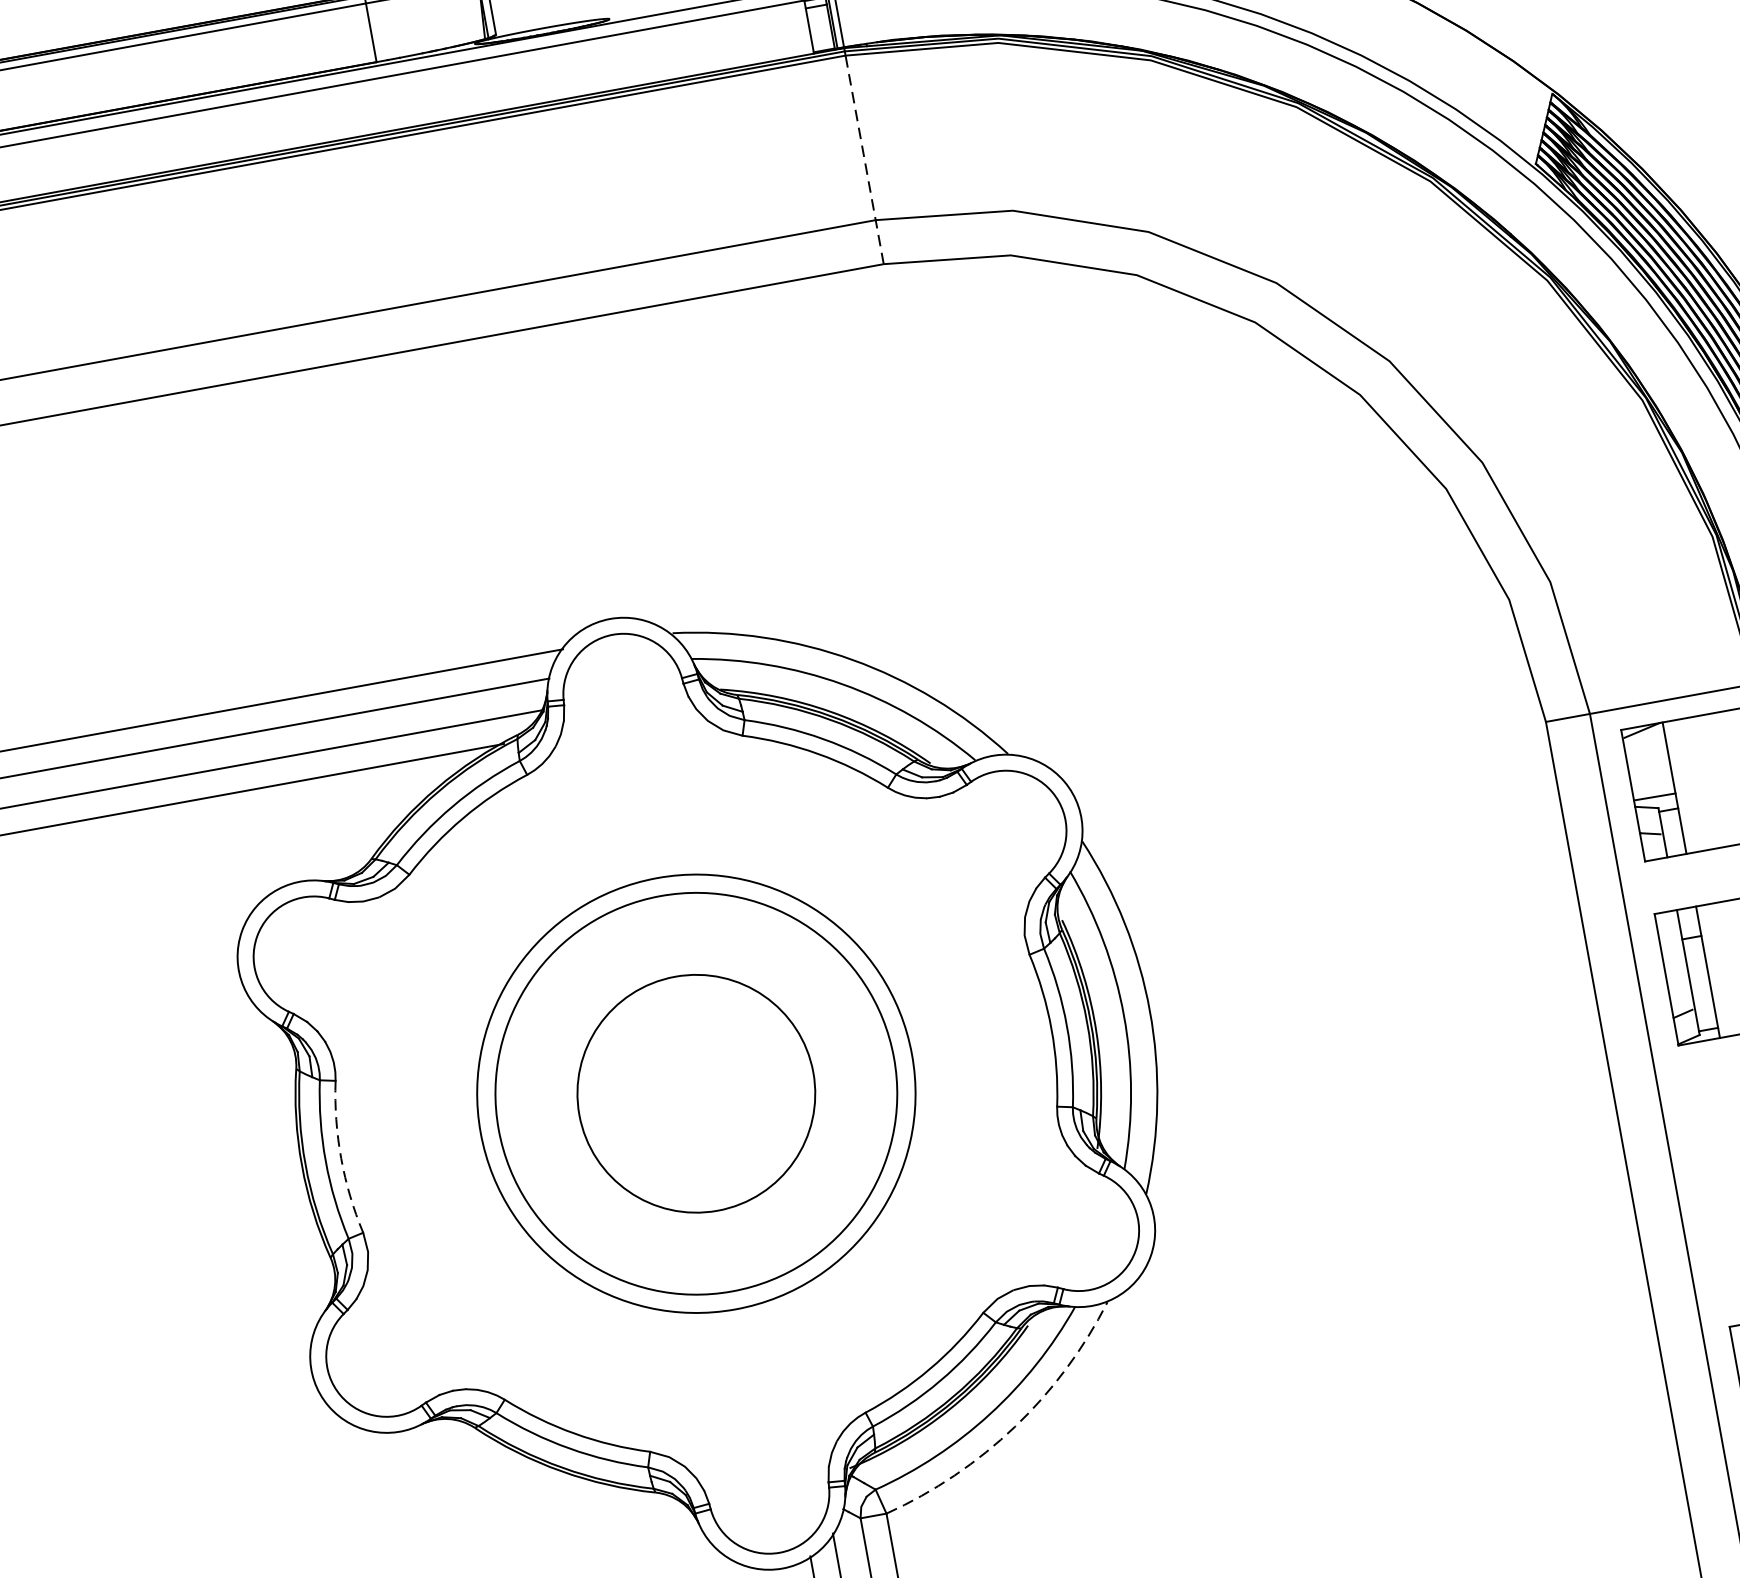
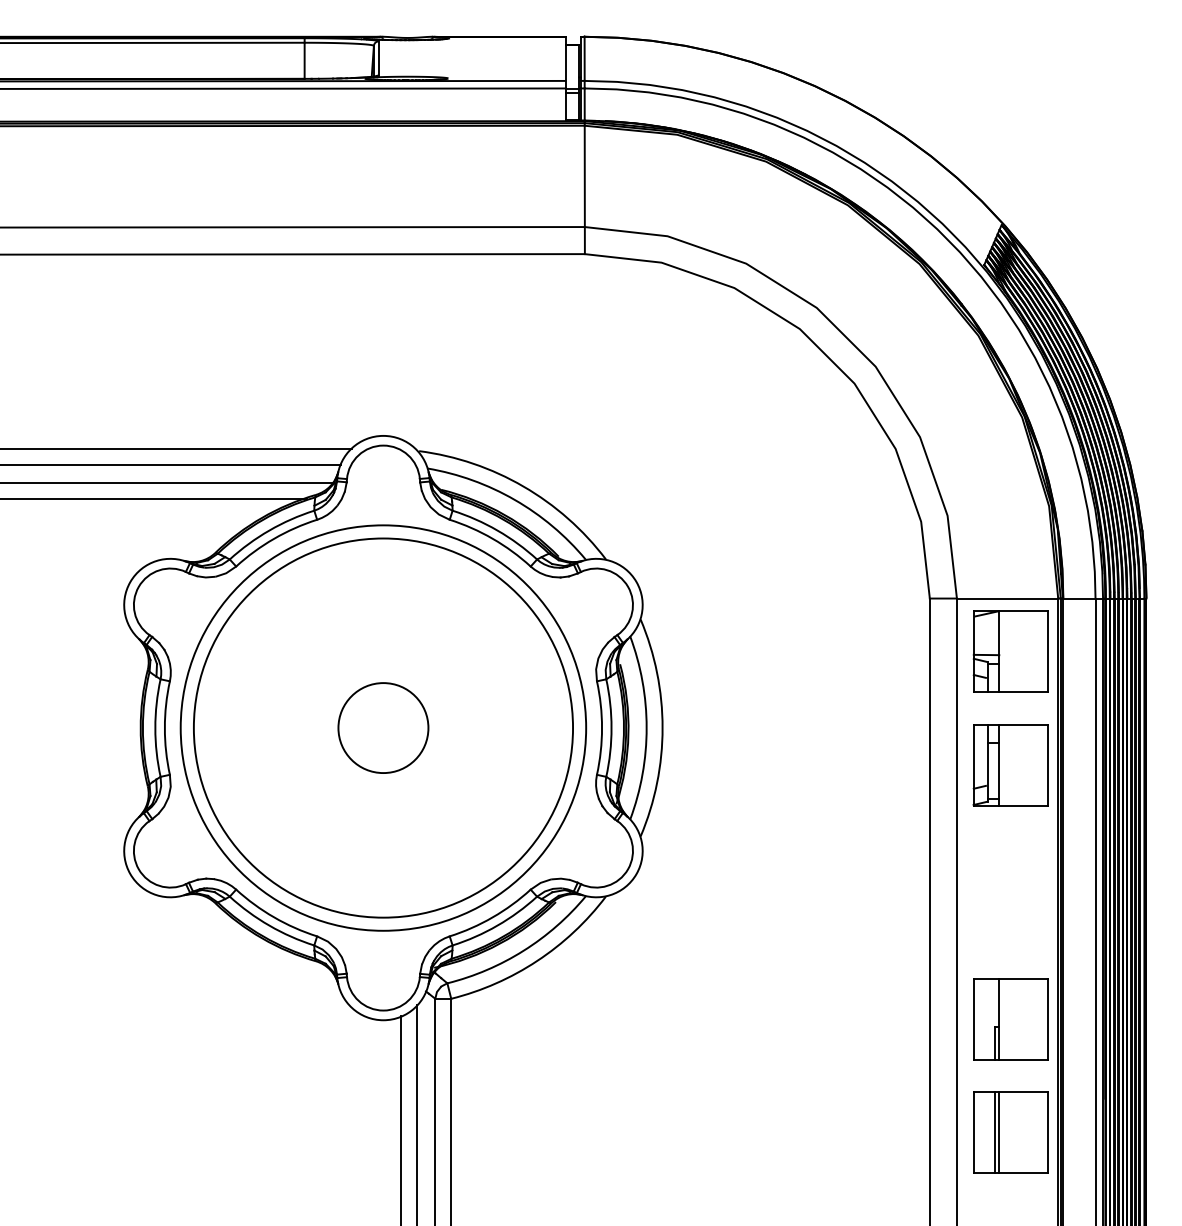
line: (864, 159) -> (584, 189), dashed -> solid
circle: (696, 1092) -> (383, 727), size x1.43
circle: (696, 1092) -> (383, 727), size x1.67
circle: (696, 1094) -> (383, 728), size x0.62
arc: (340, 1159) -> (164, 728), dashed -> solid
arc: (1015, 1425) -> (537, 960), dashed -> solid

